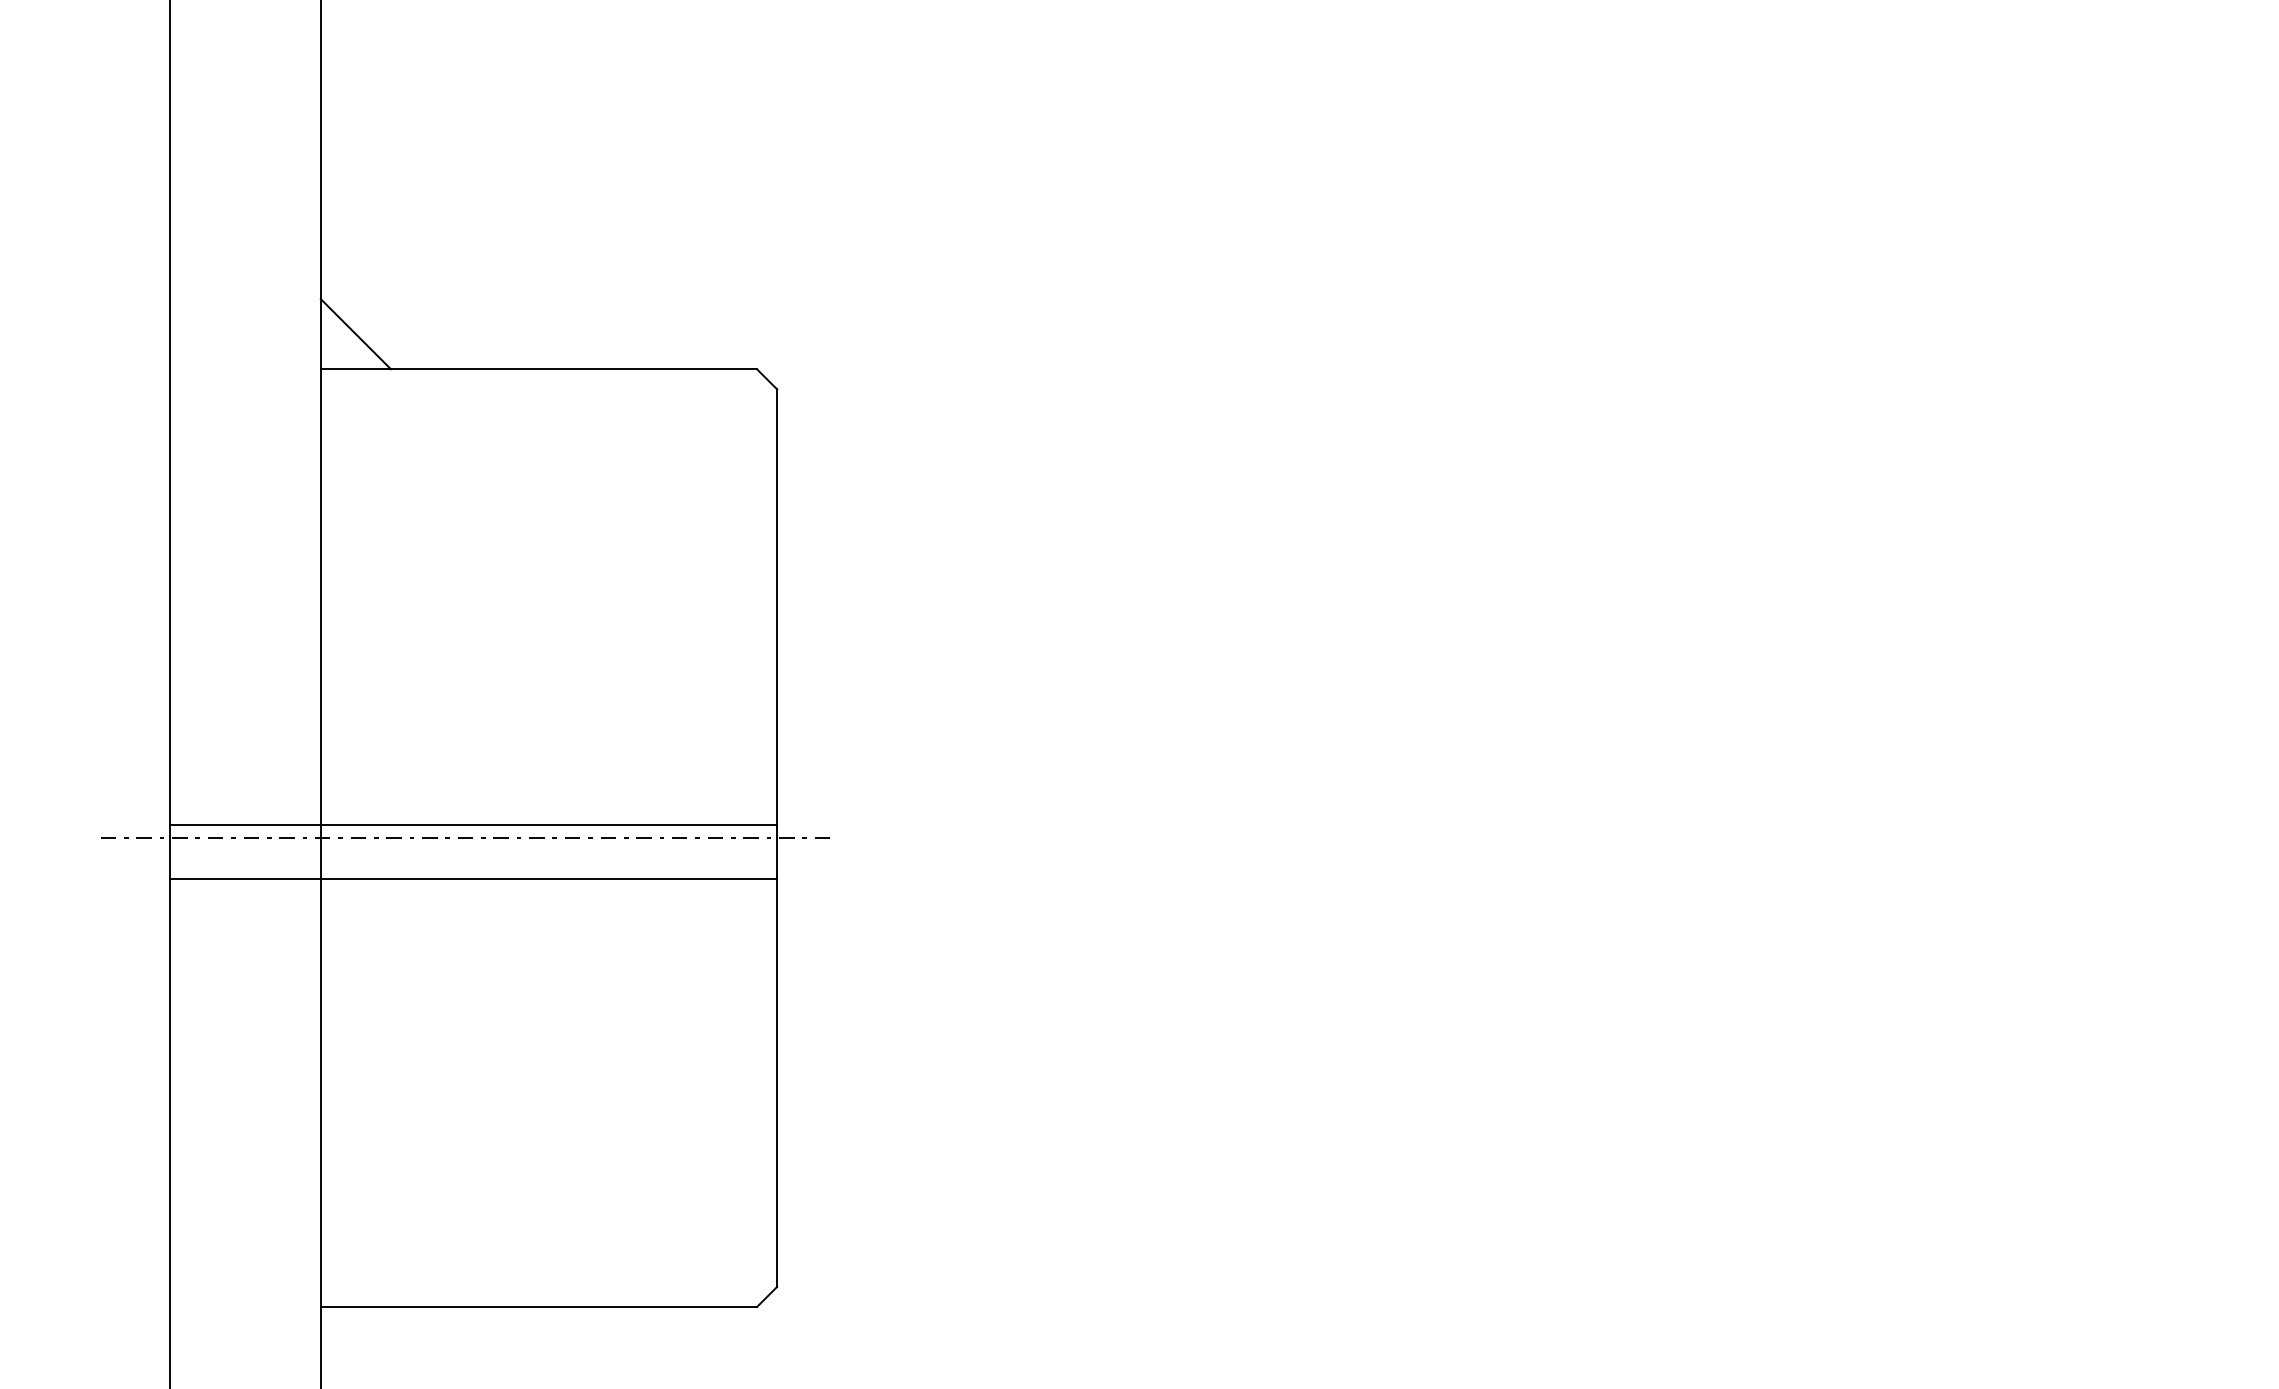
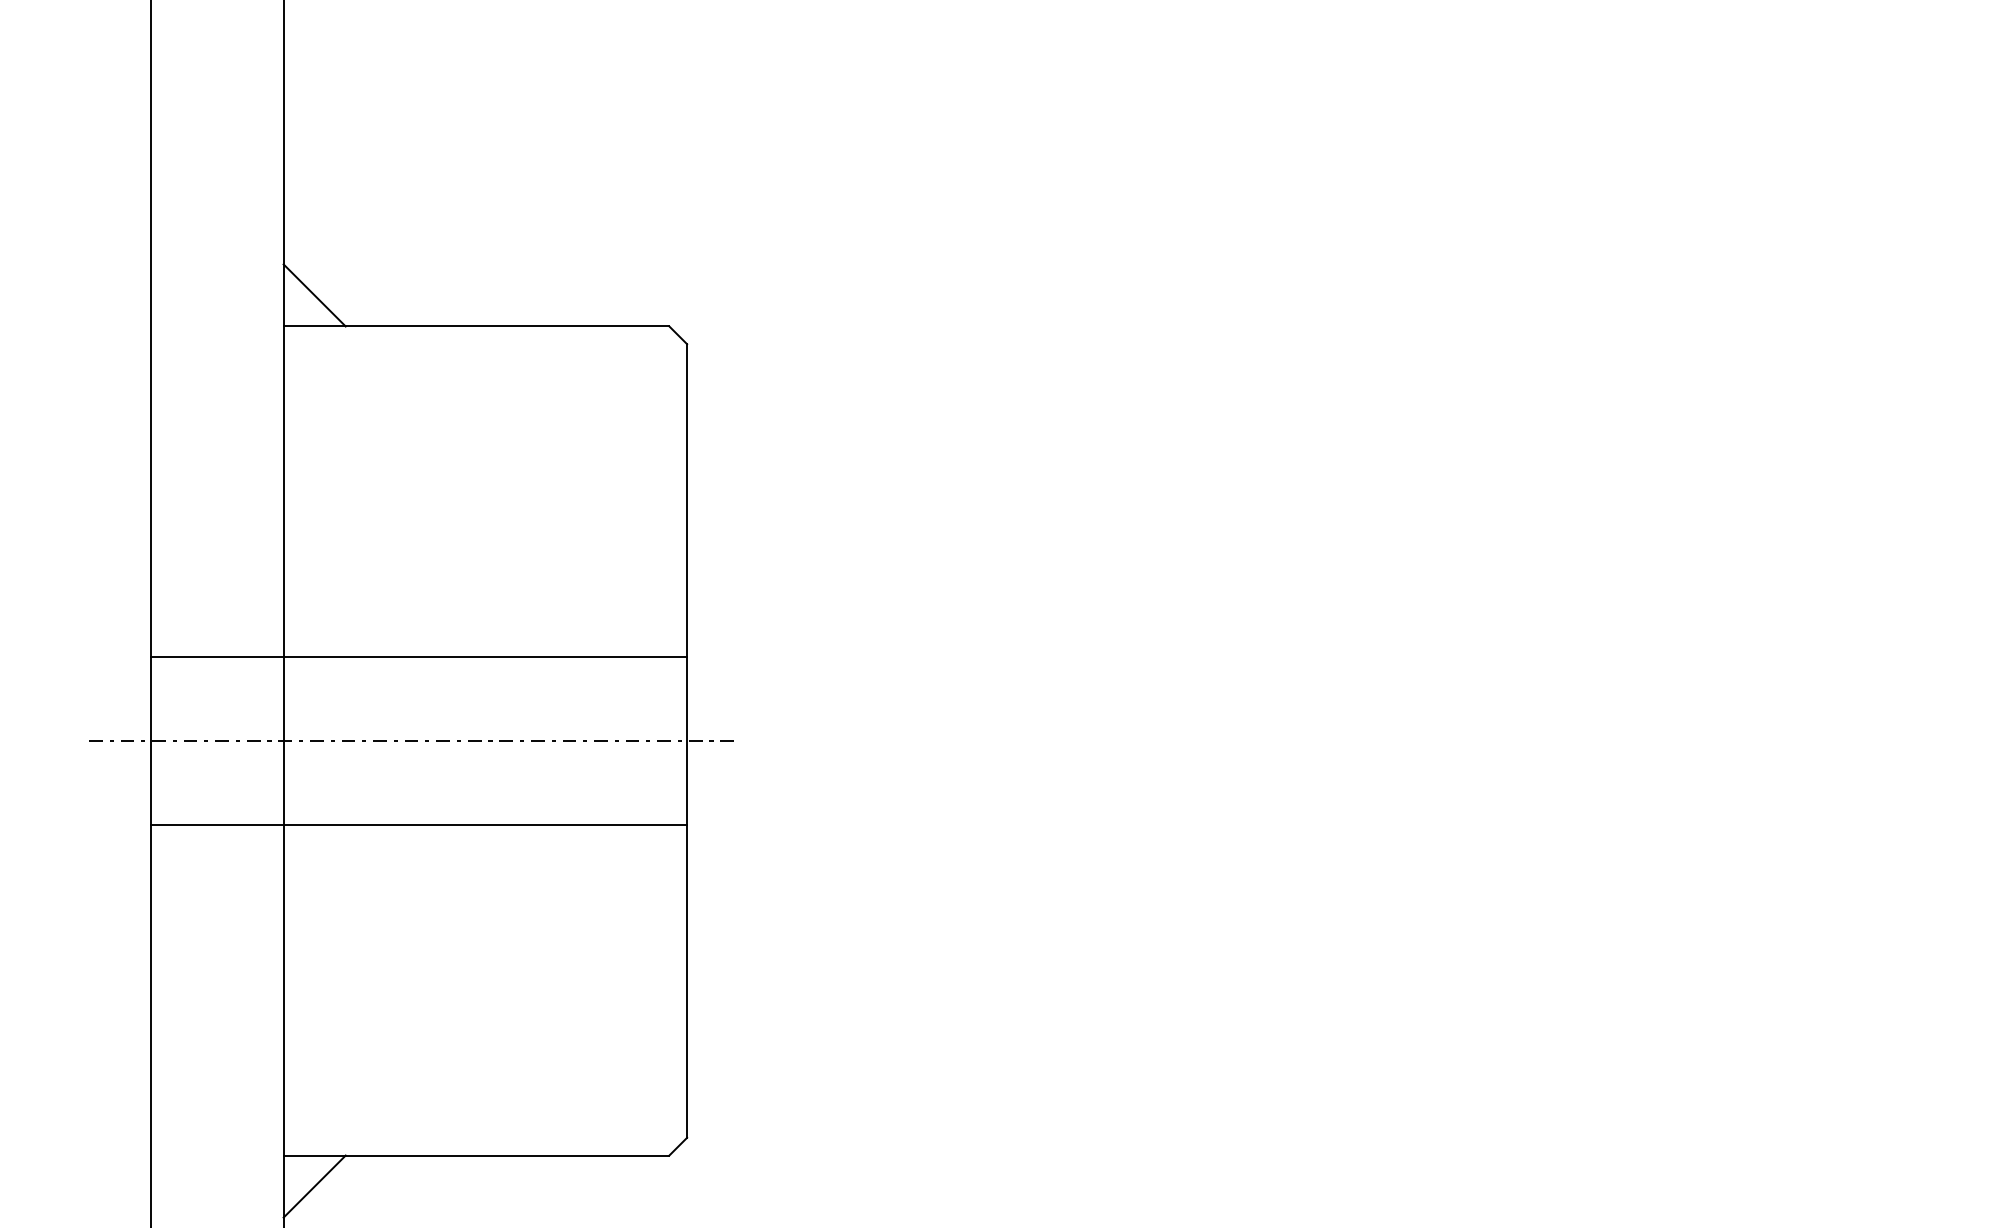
line: (473, 825) -> (418, 656), moved
line: (473, 879) -> (418, 825), moved
line: (355, 1341) -> (314, 1186), added

